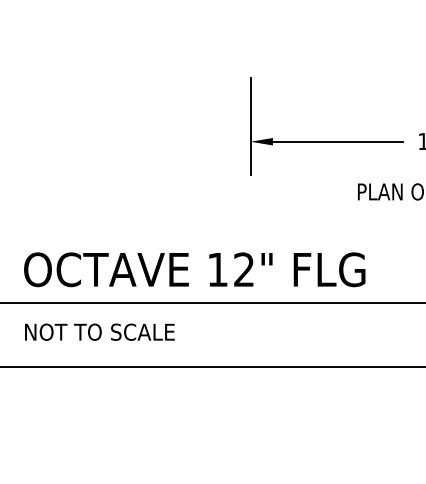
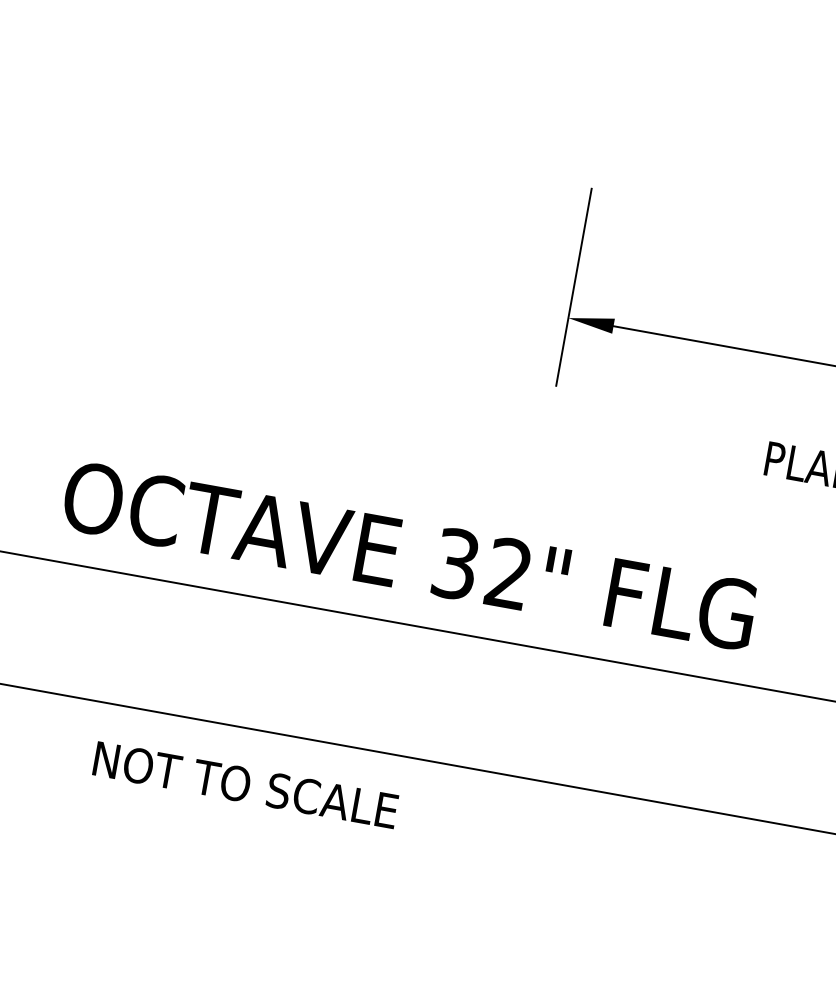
text: (217, 269) -> (455, 563), 12" -> 32"
text: (99, 331) -> (245, 783), moved

